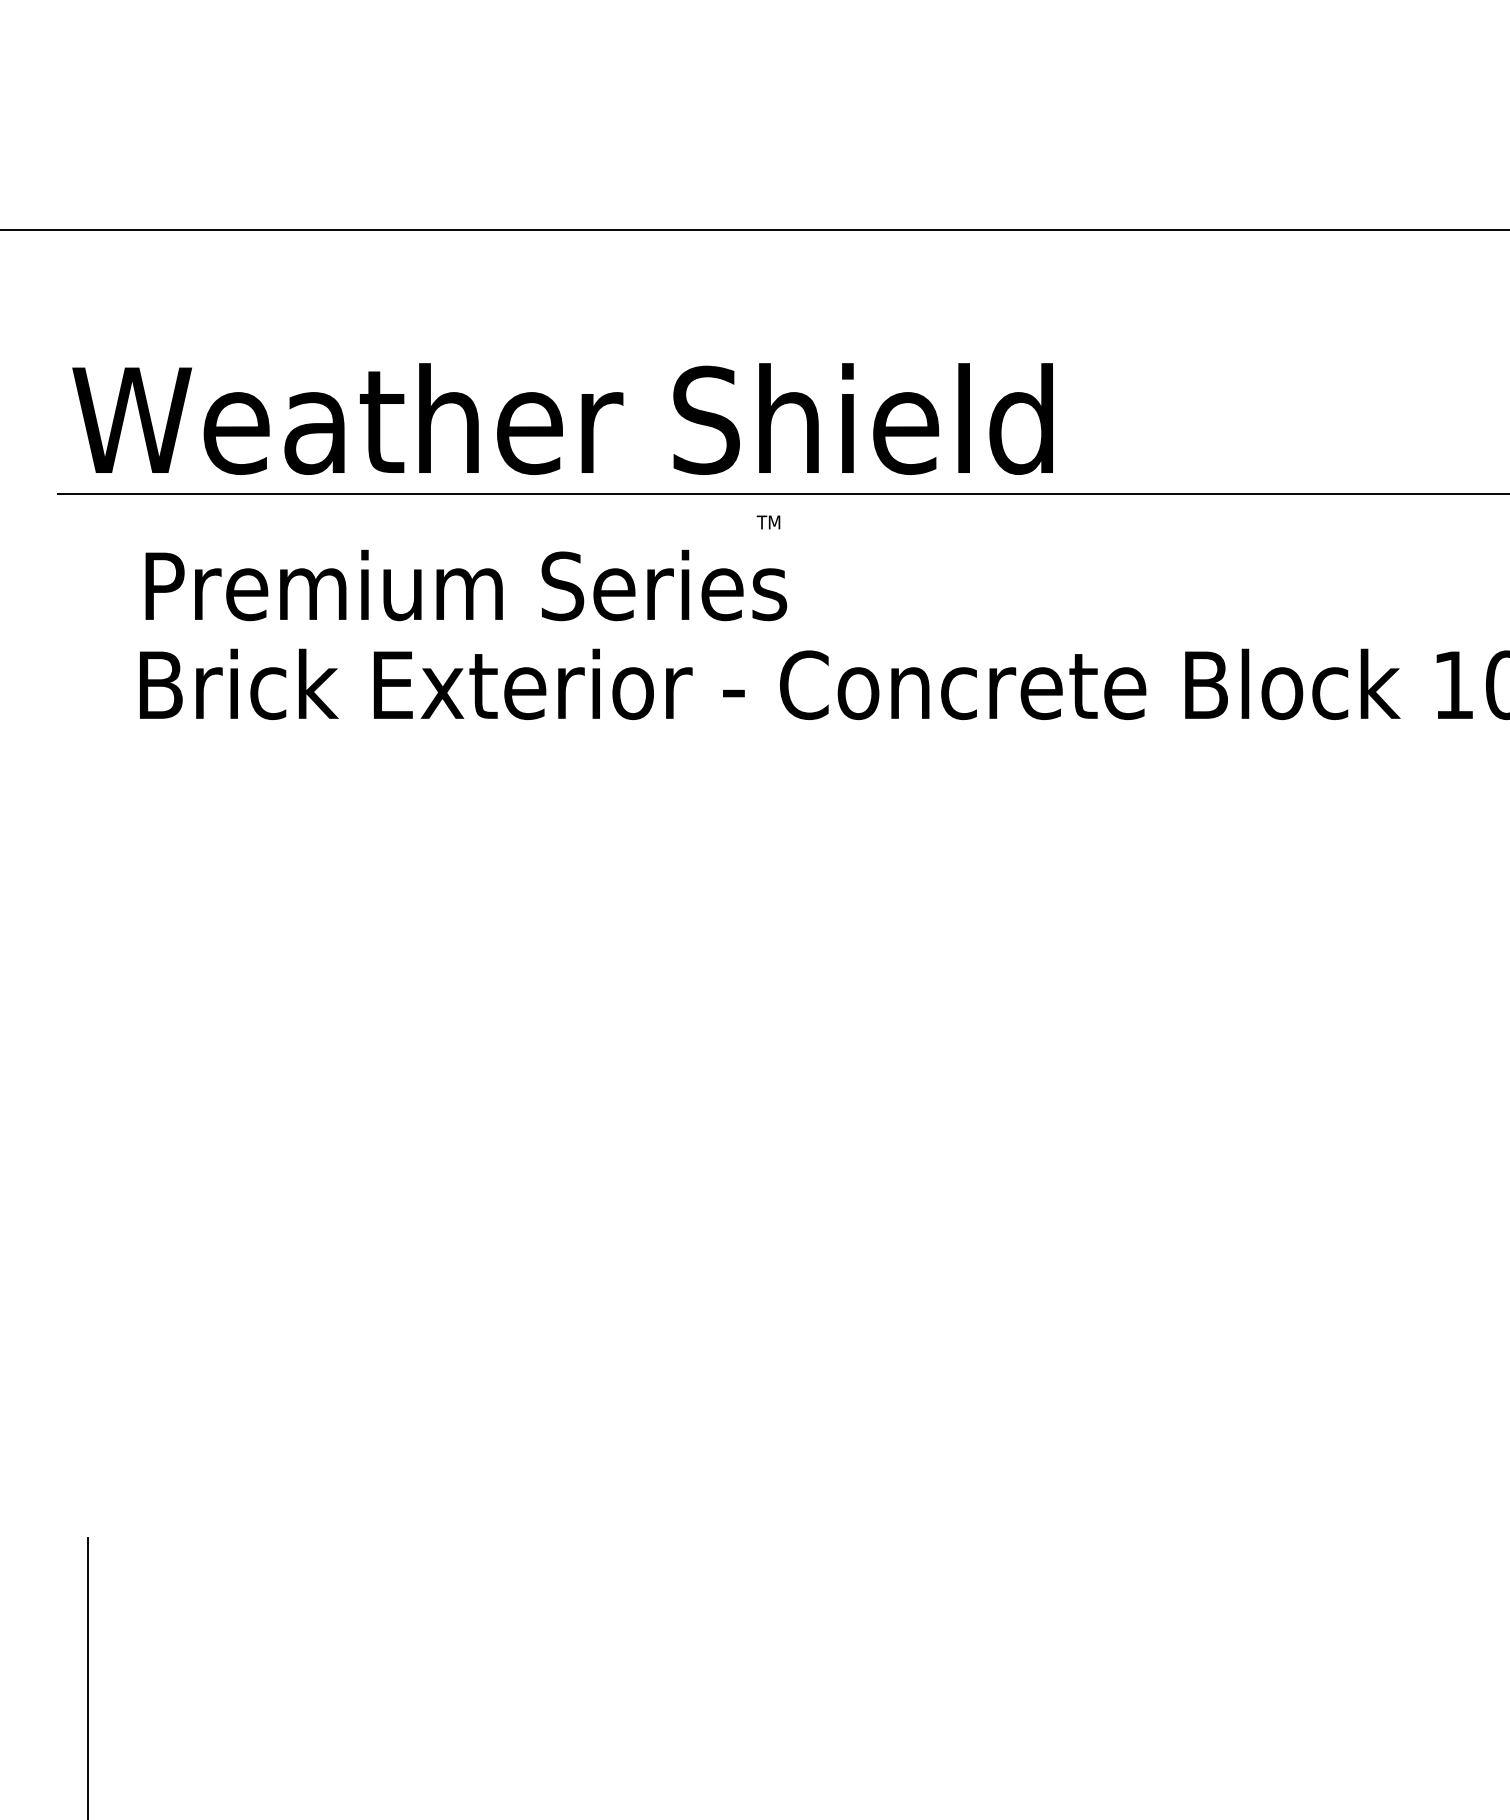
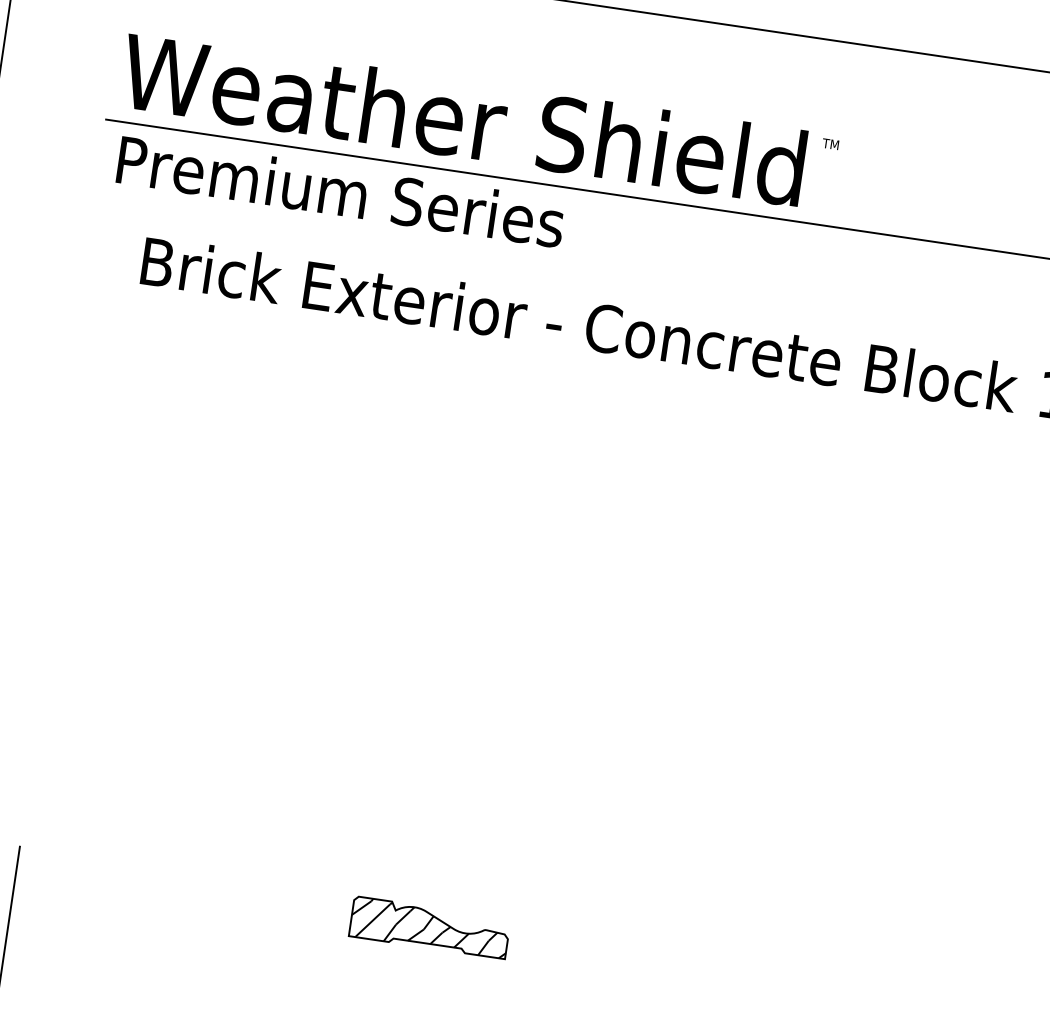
text: (768, 522) -> (830, 144), moved
text: (466, 585) -> (341, 191), moved
part: (683, 1566) -> (429, 927), added

